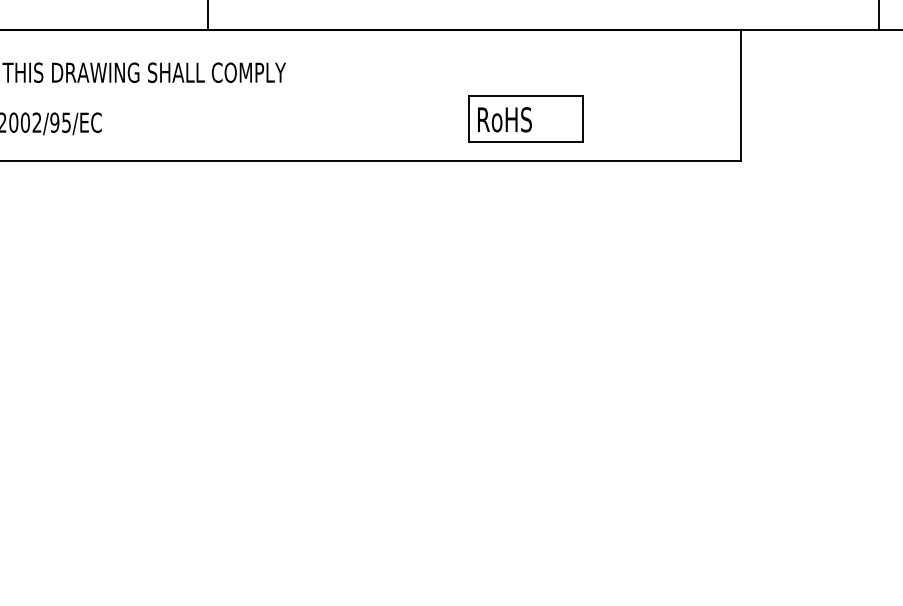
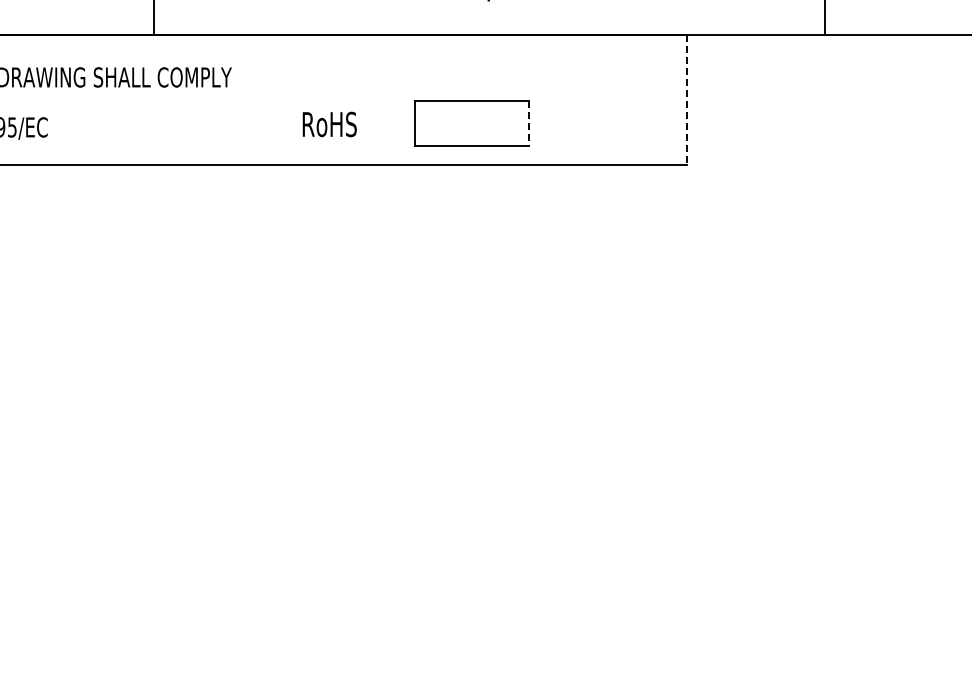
line: (740, 95) -> (686, 100), solid -> dashed
line: (583, 118) -> (529, 123), solid -> dashed
text: (504, 119) -> (329, 124), moved

